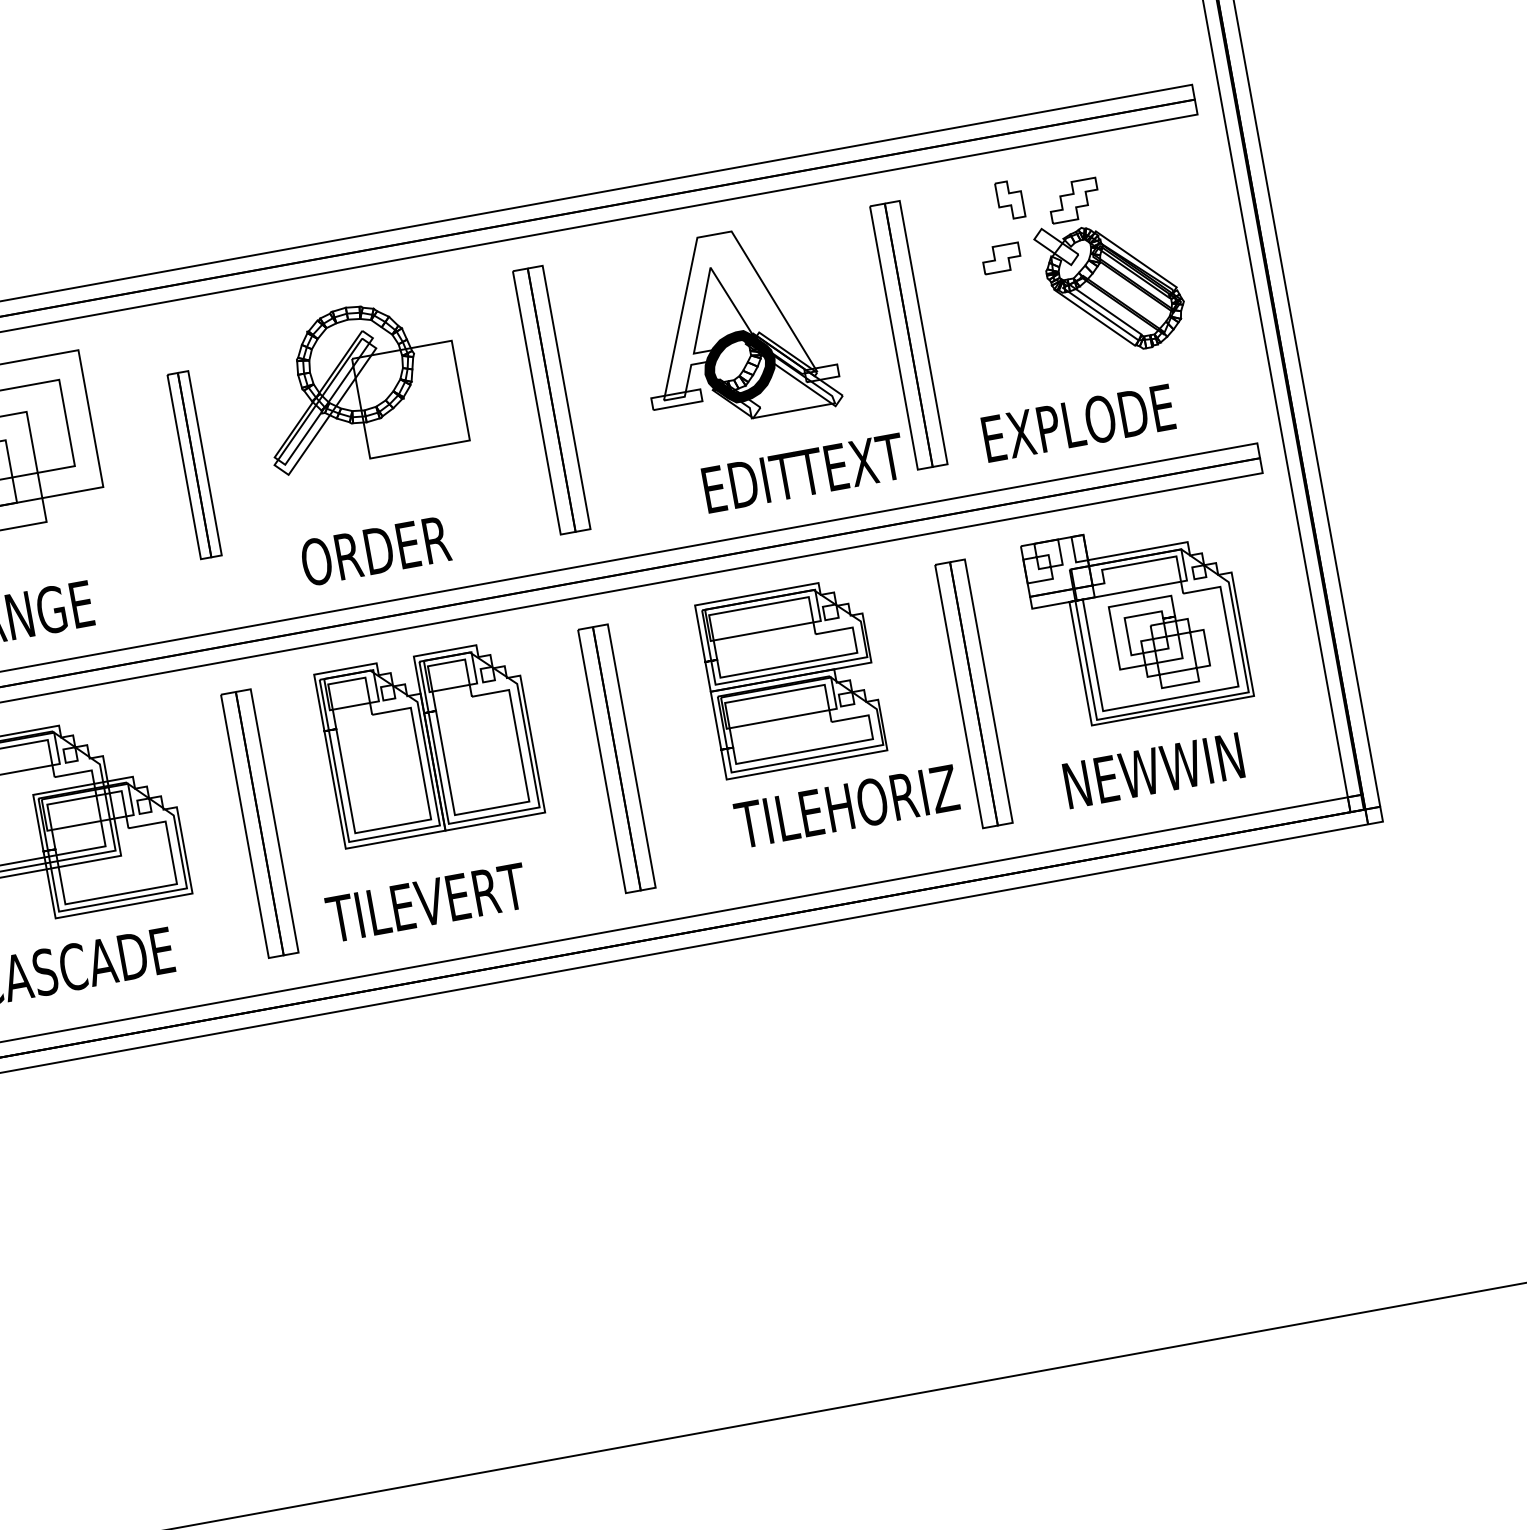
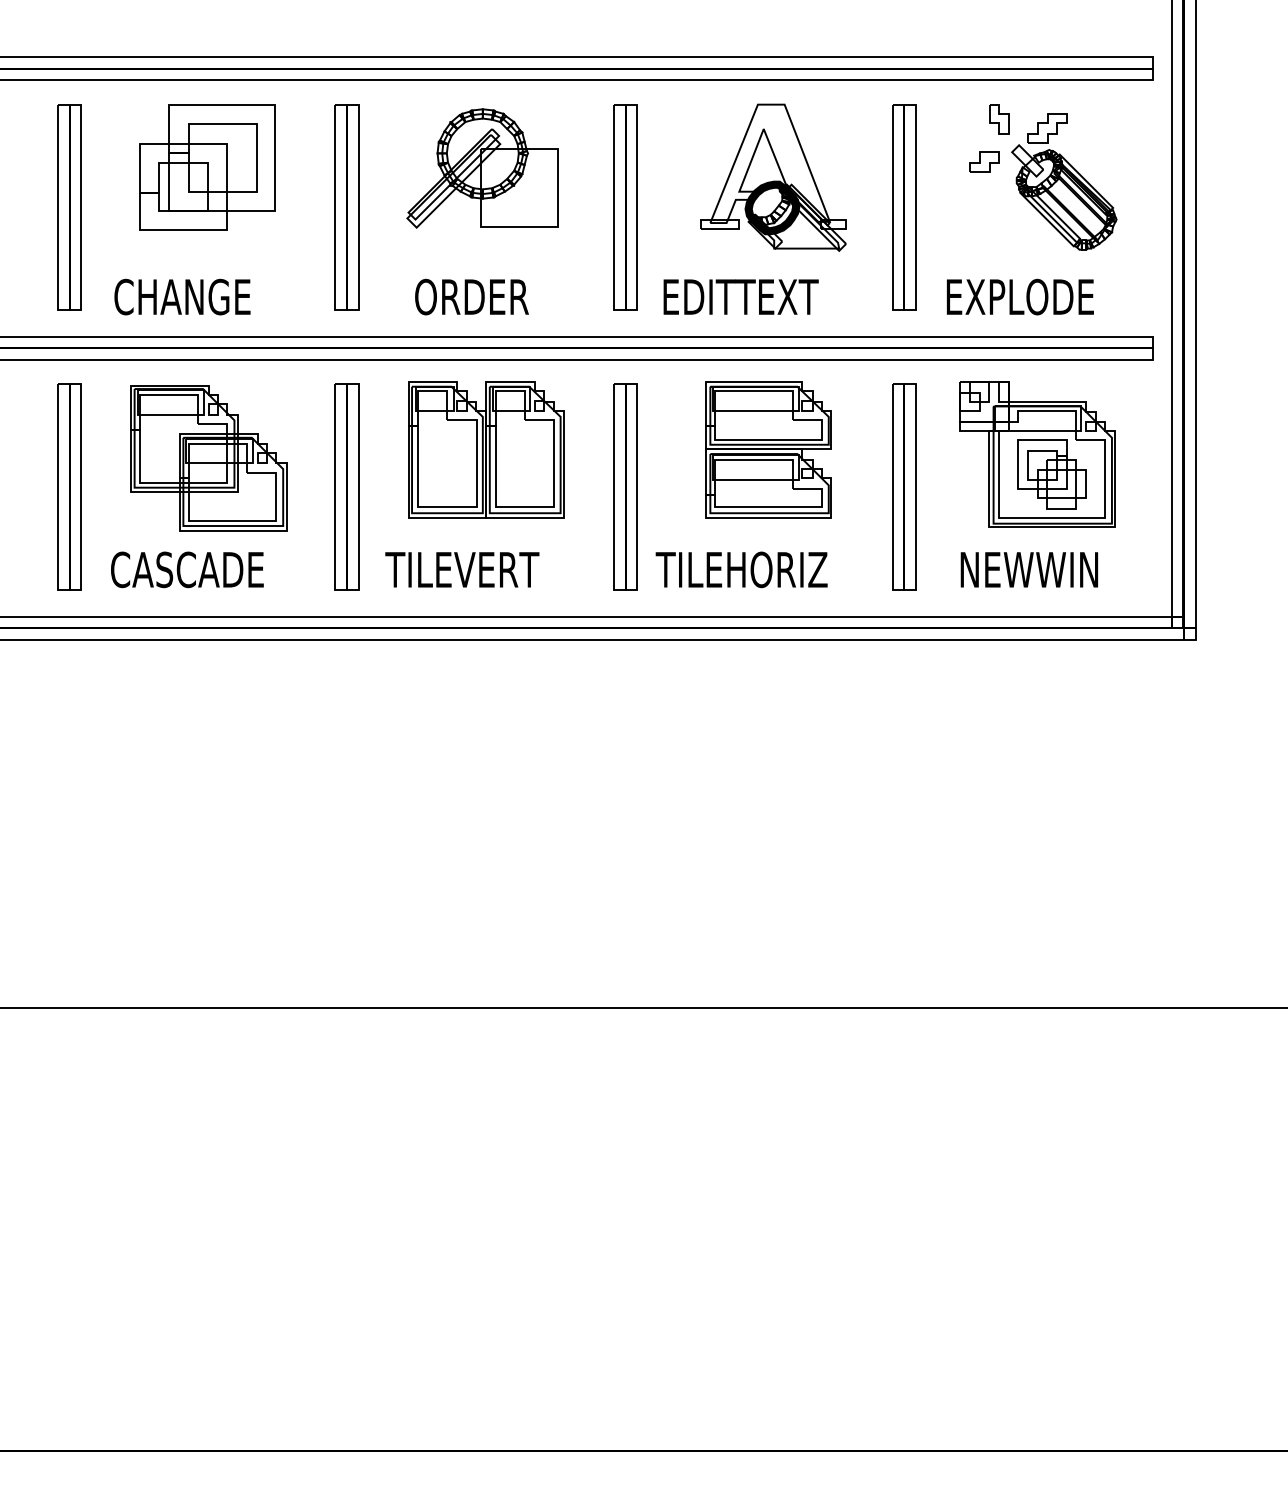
part: (193, 465) -> (346, 207), size x1.43
text: (803, 472) -> (740, 296), moved
text: (846, 806) -> (741, 569), moved

